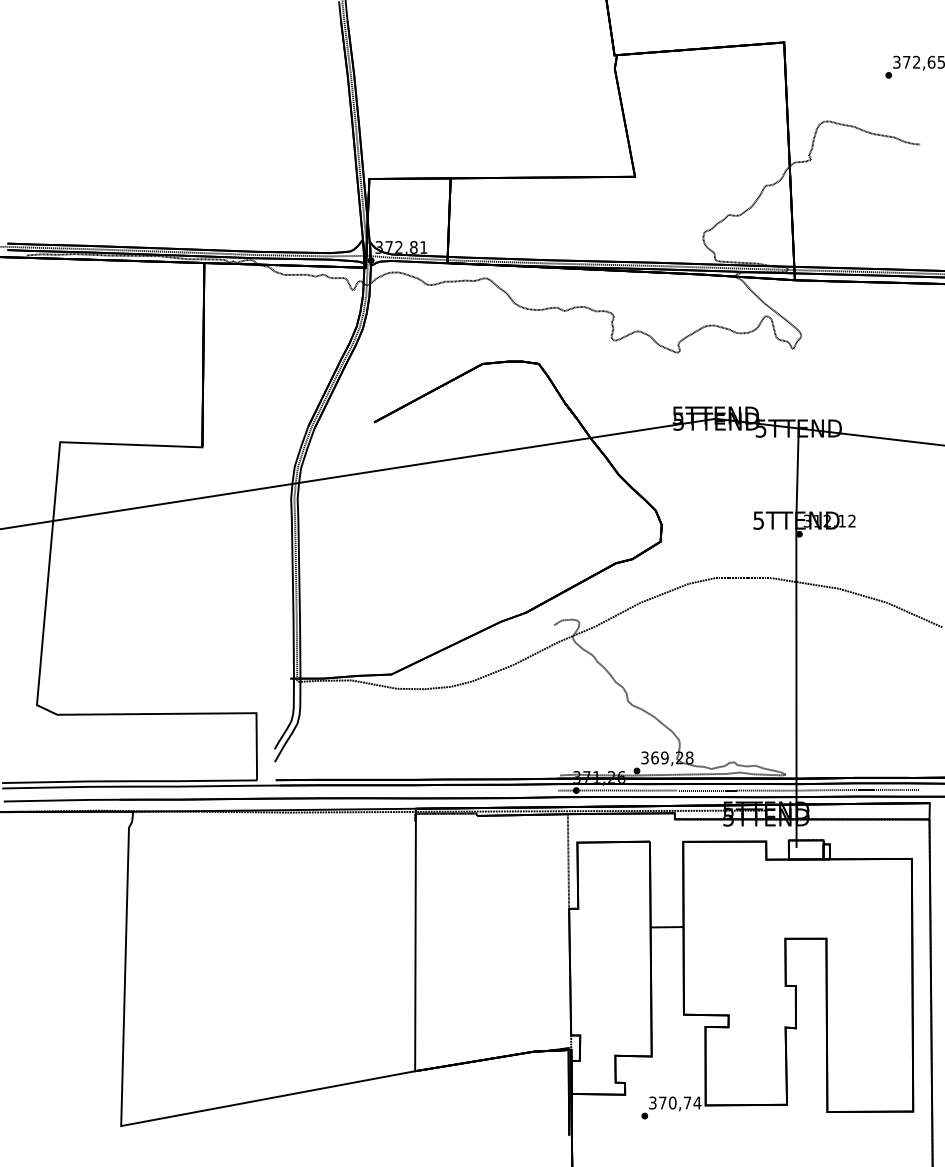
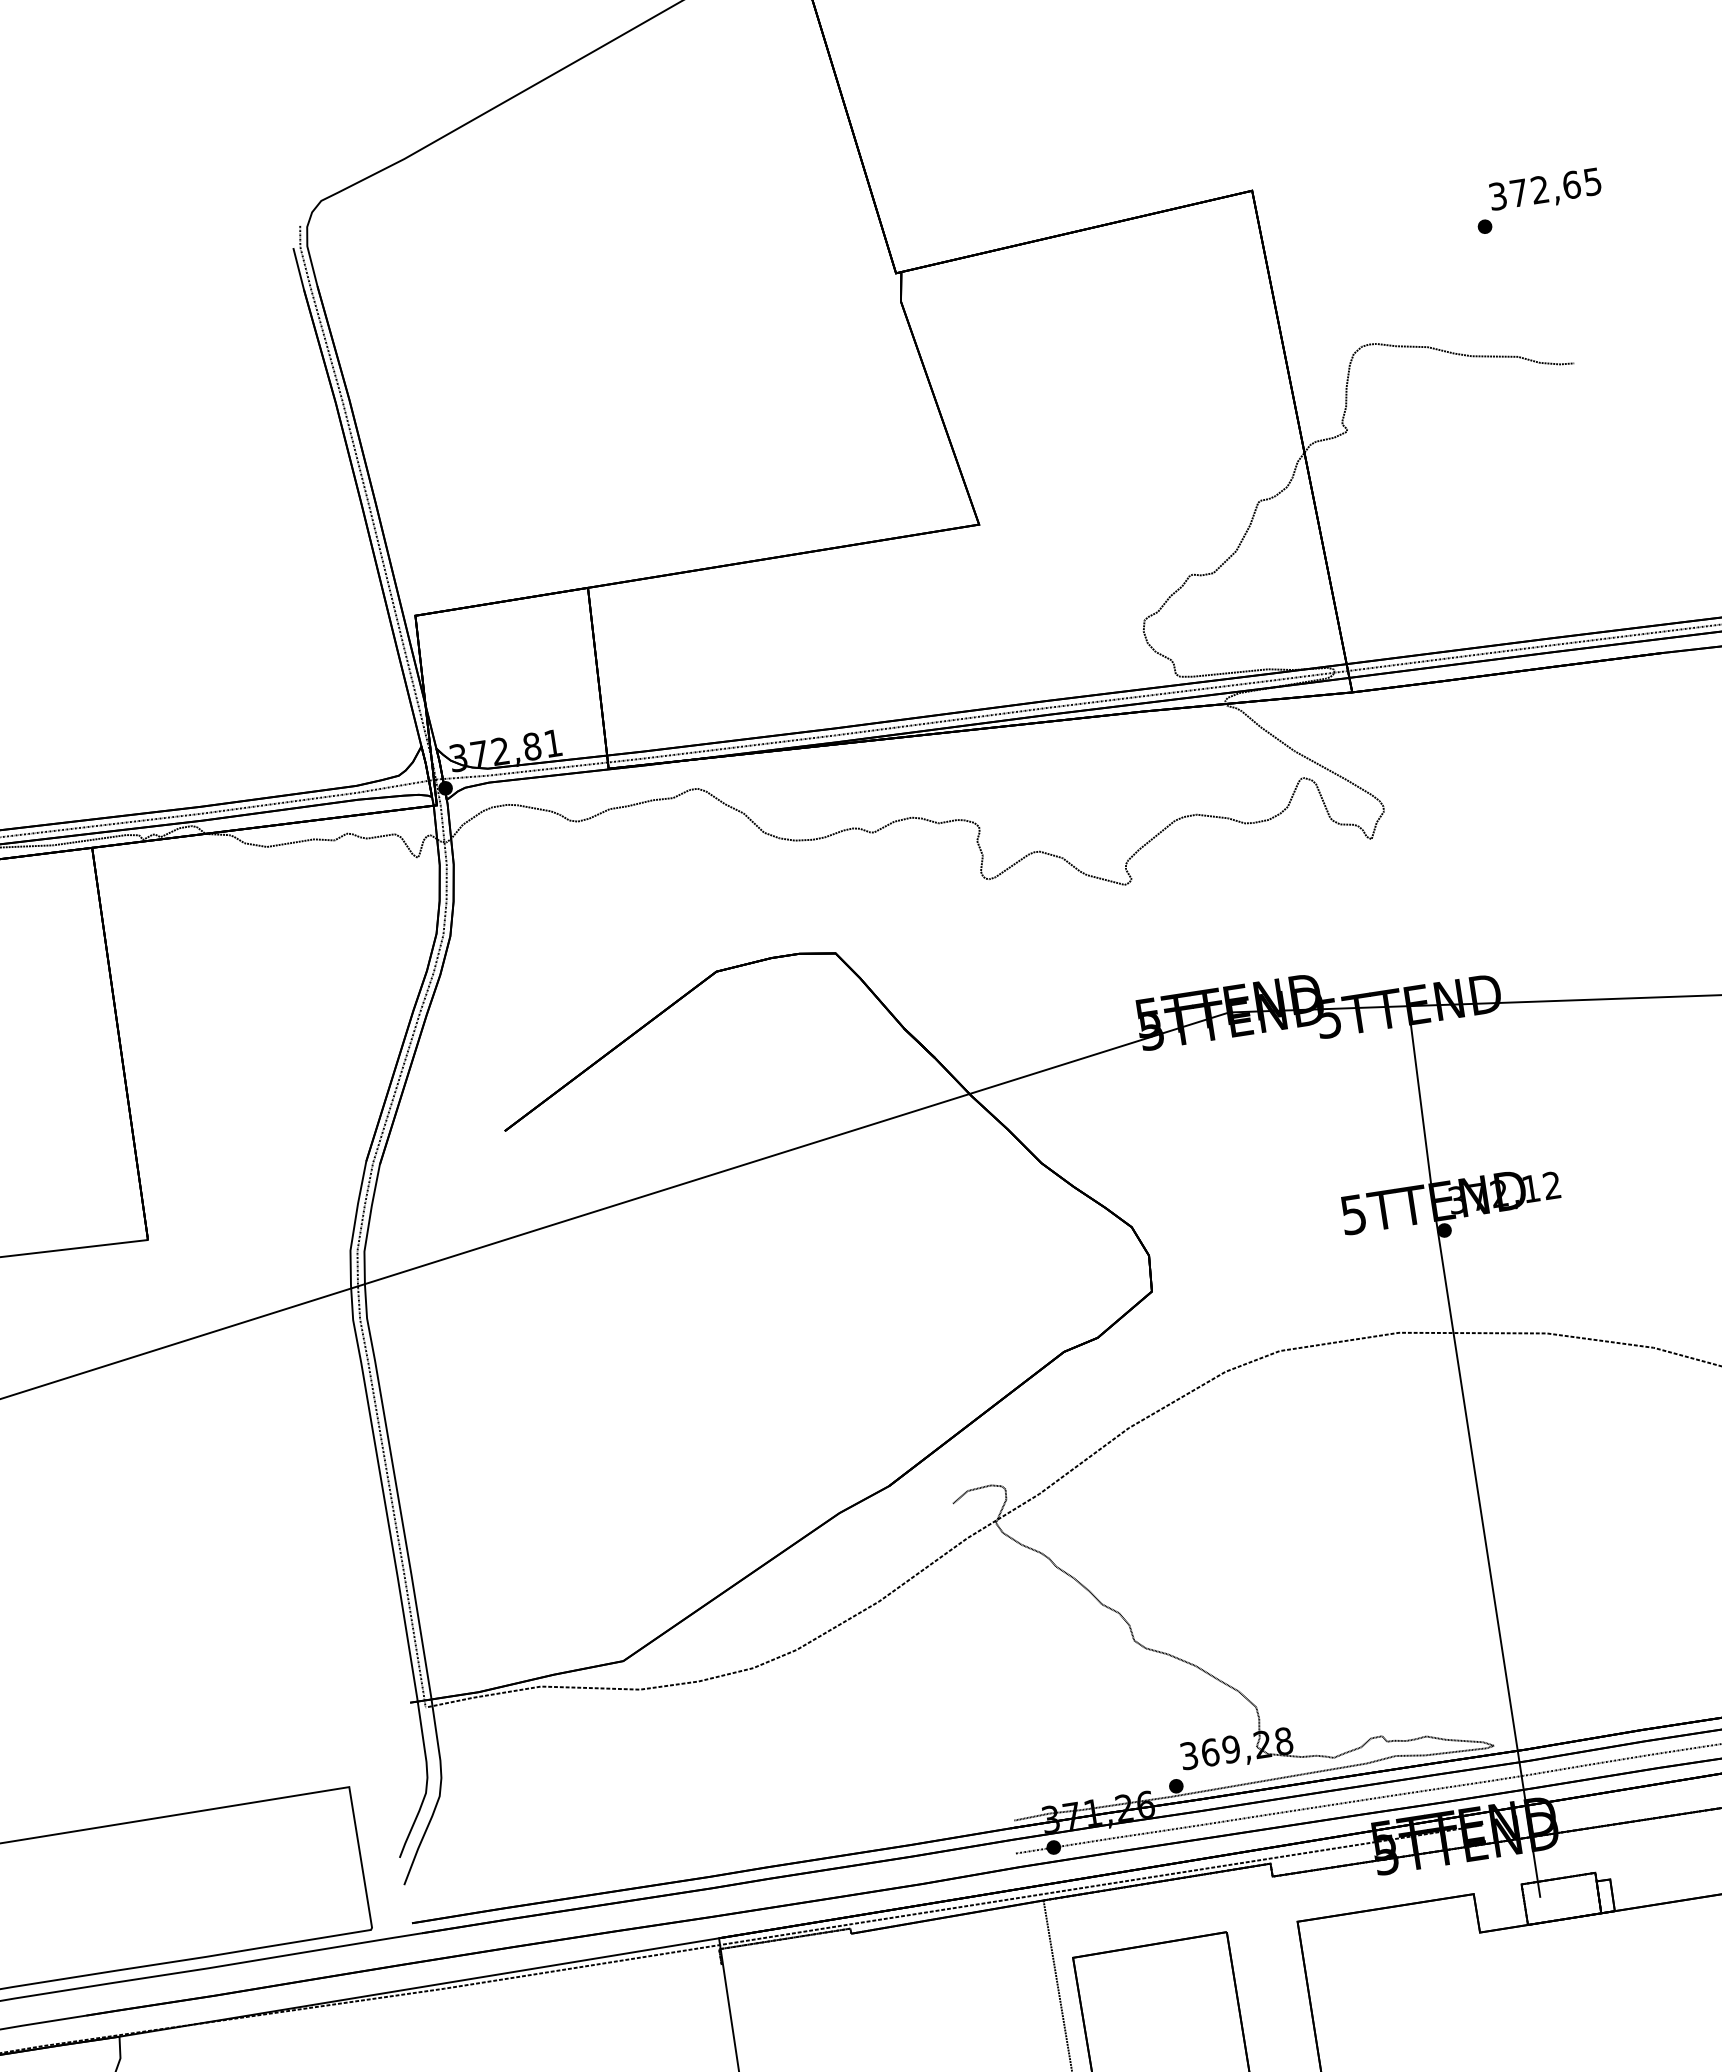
text: (816, 520) -> (1476, 1195), 312,12 -> 372,12

